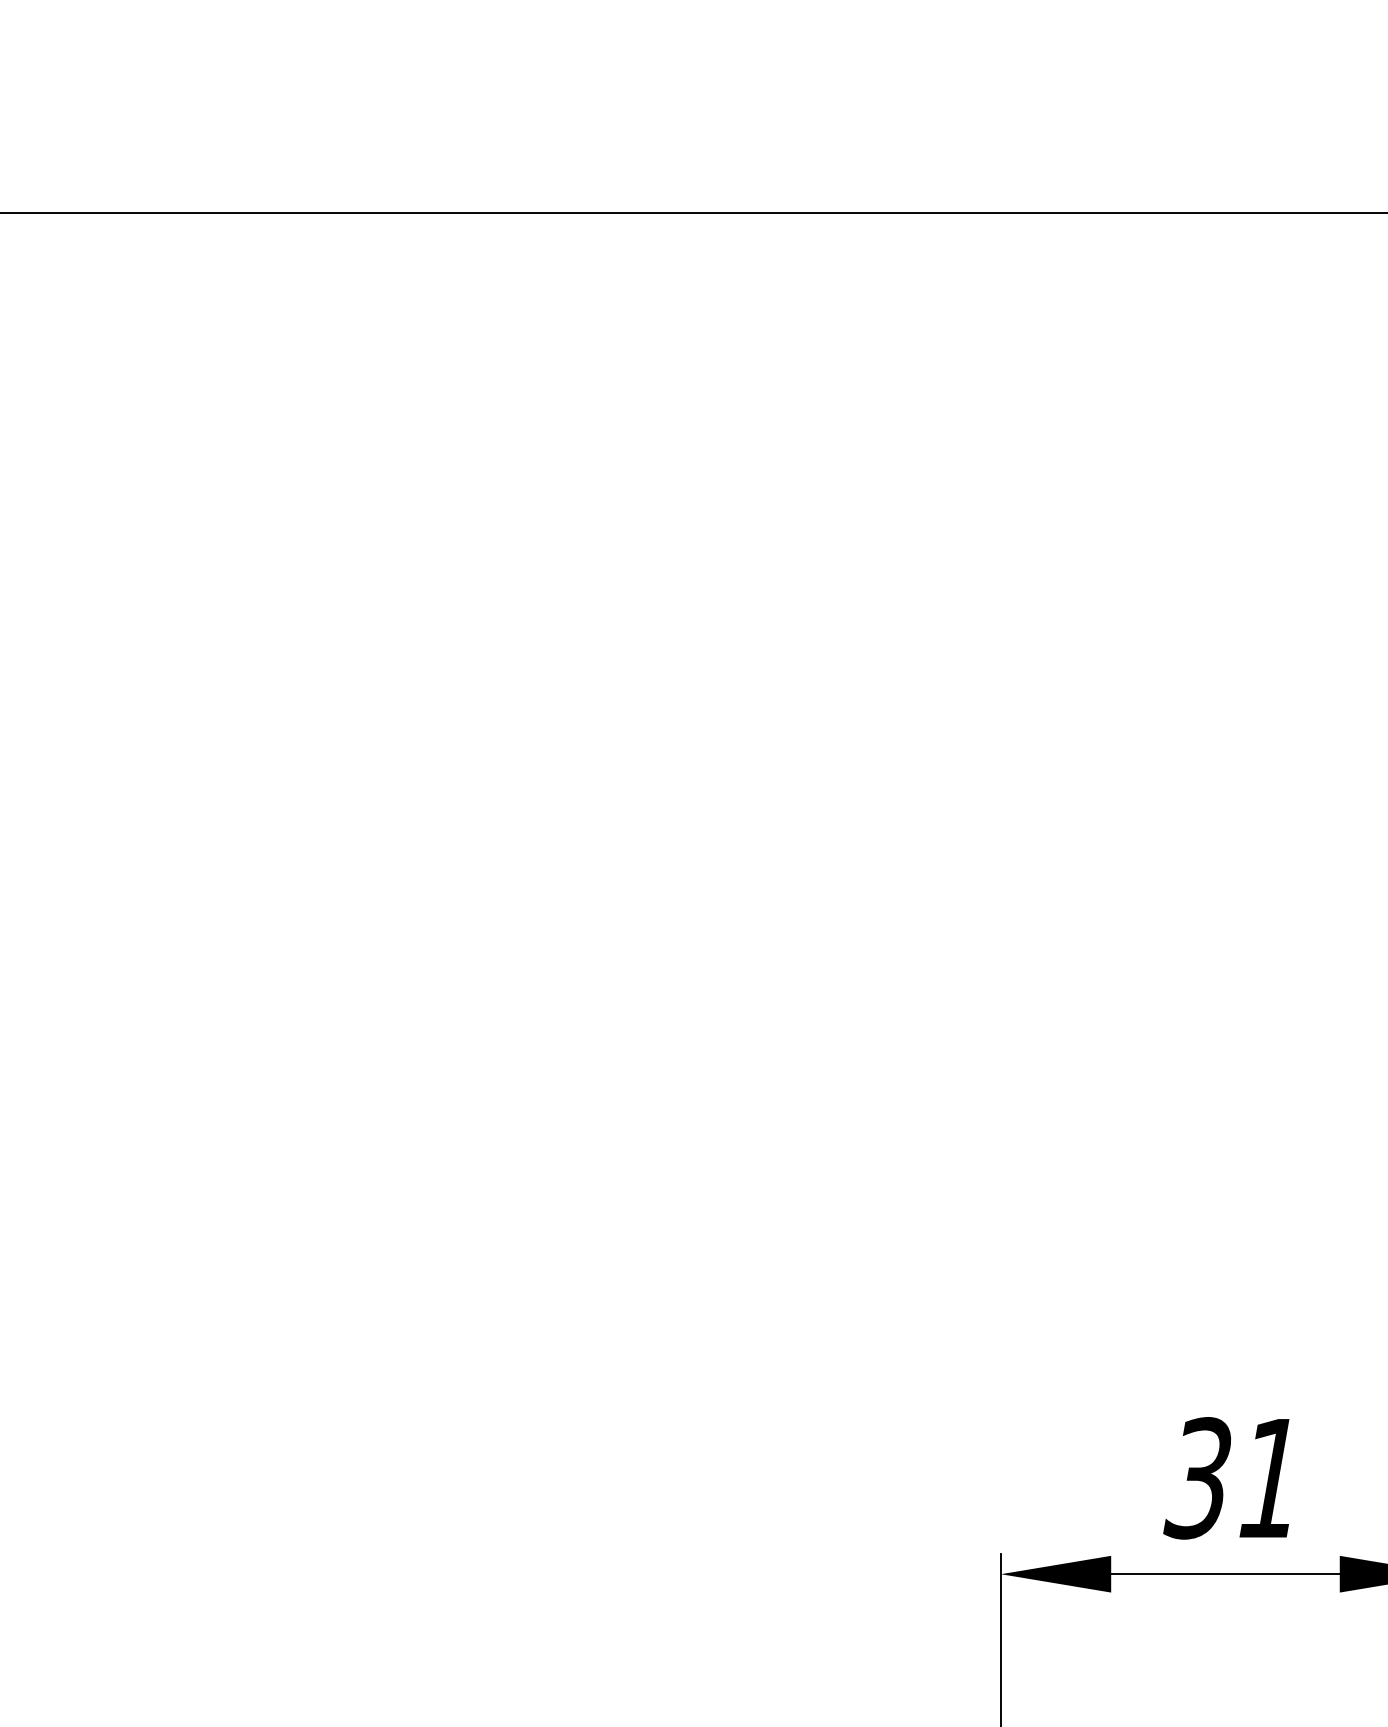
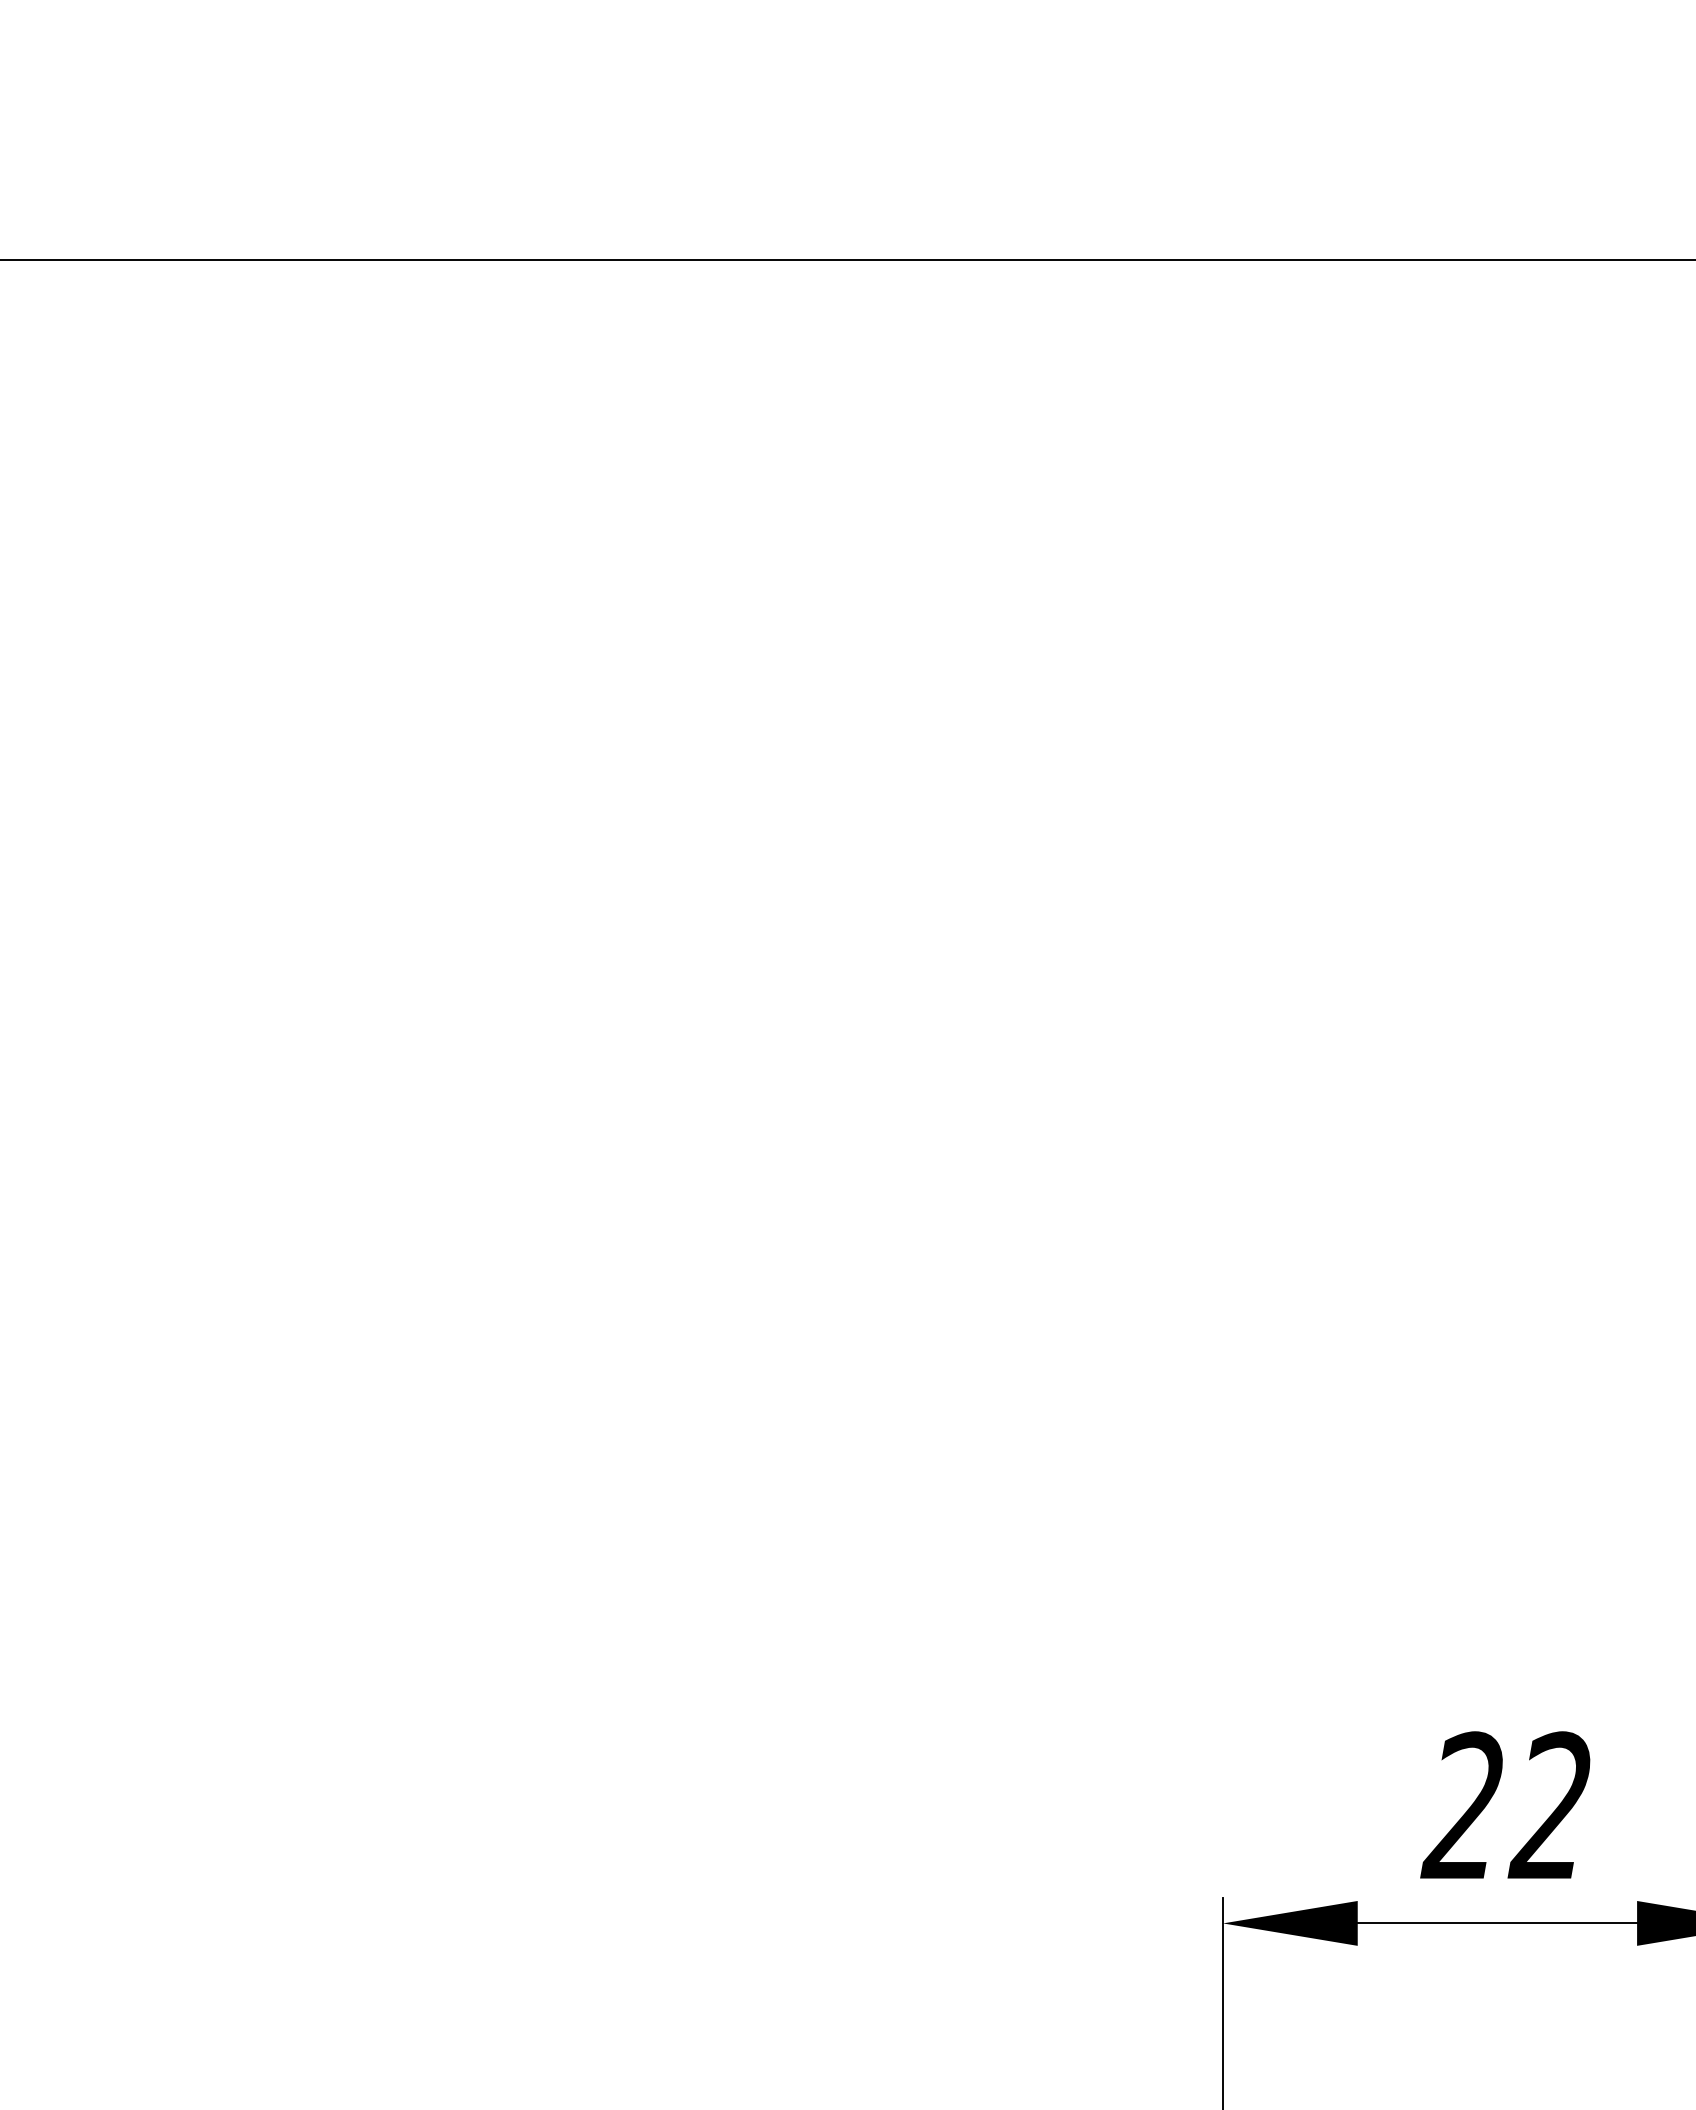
text: (1232, 1478) -> (1505, 1806), 31 -> 22

